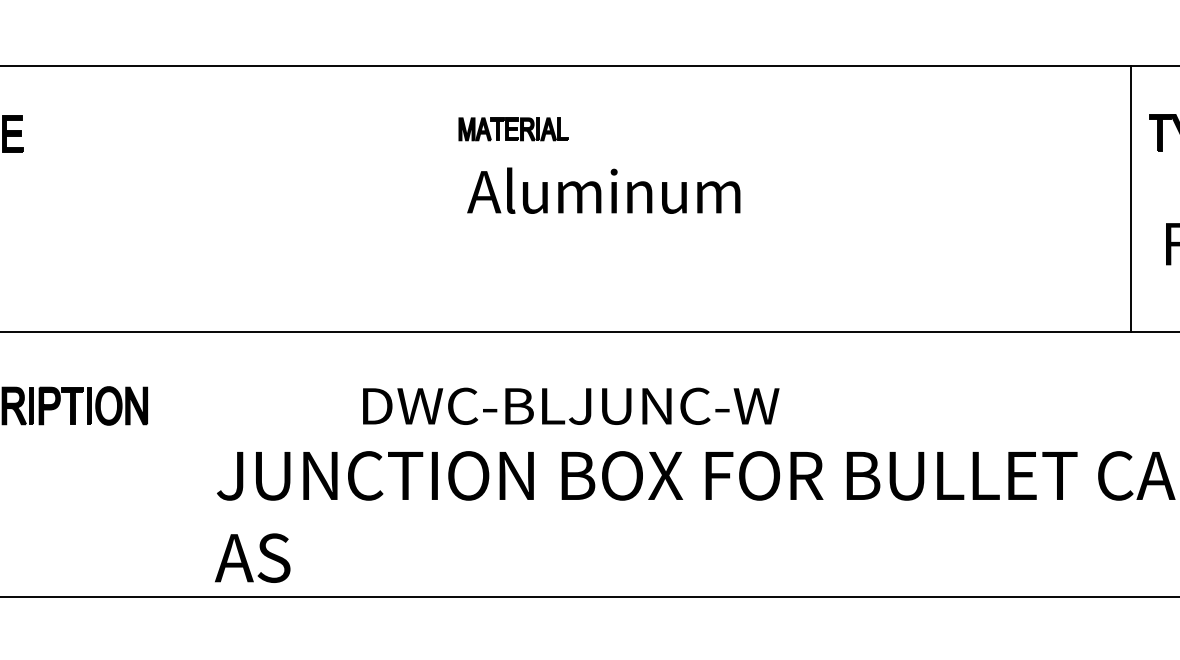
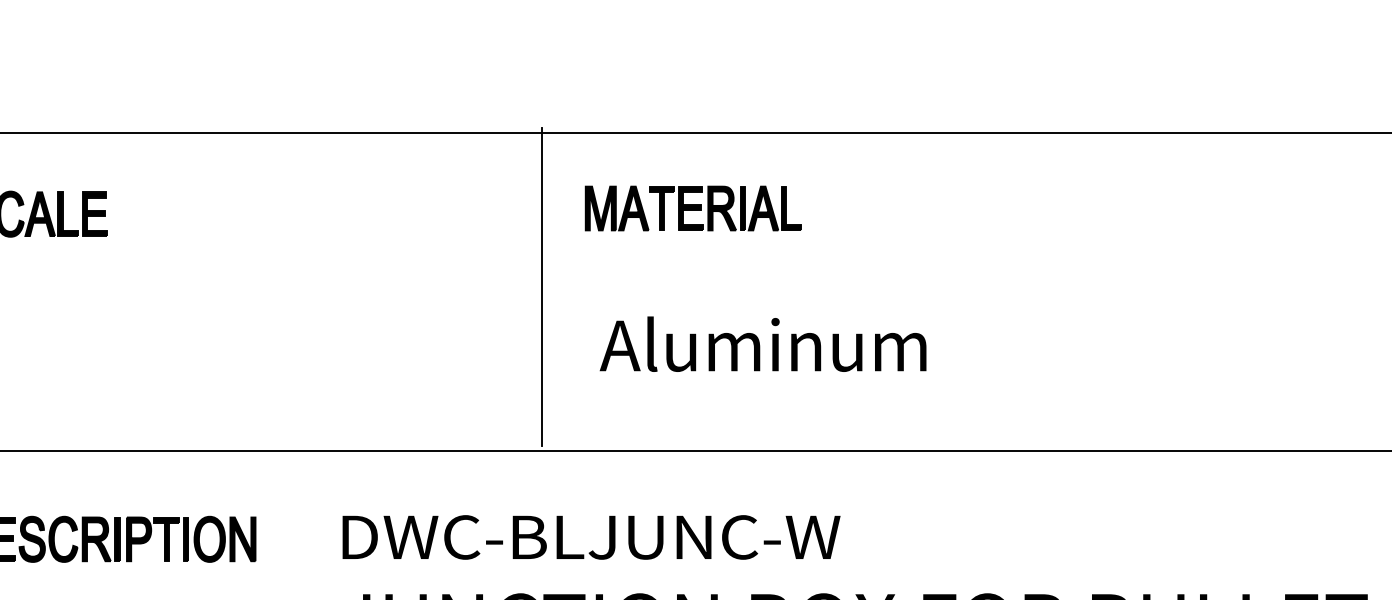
part: (513, 129) -> (693, 208), size x1.67
text: (603, 190) -> (762, 343), moved
line: (386, 194) -> (541, 286), added
text: (571, 405) -> (591, 536), moved

